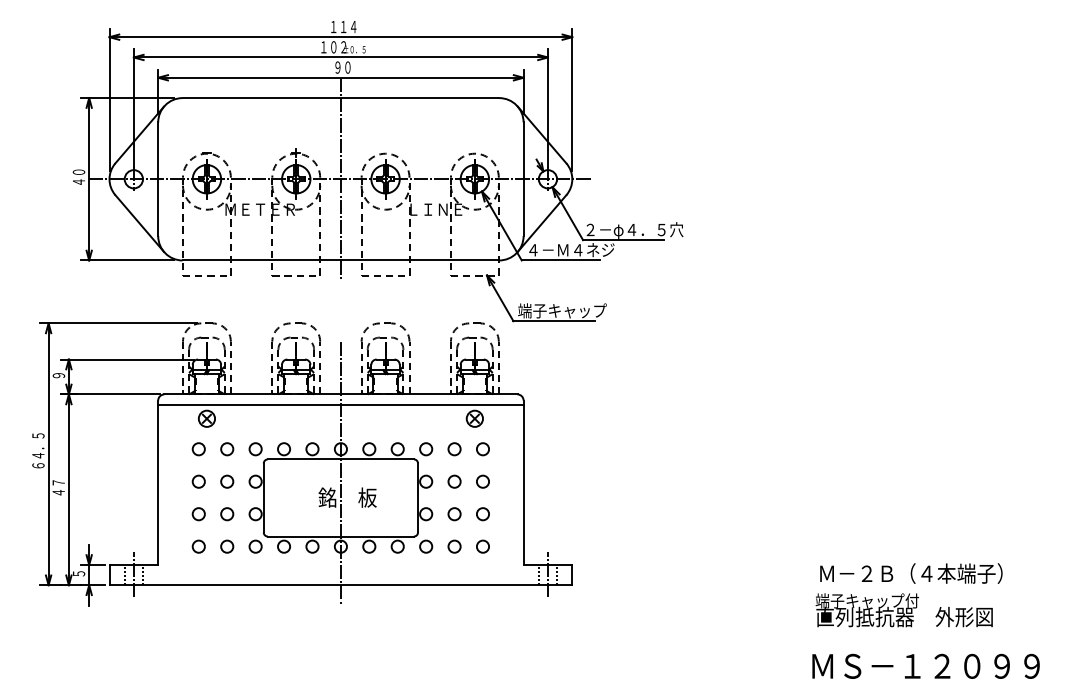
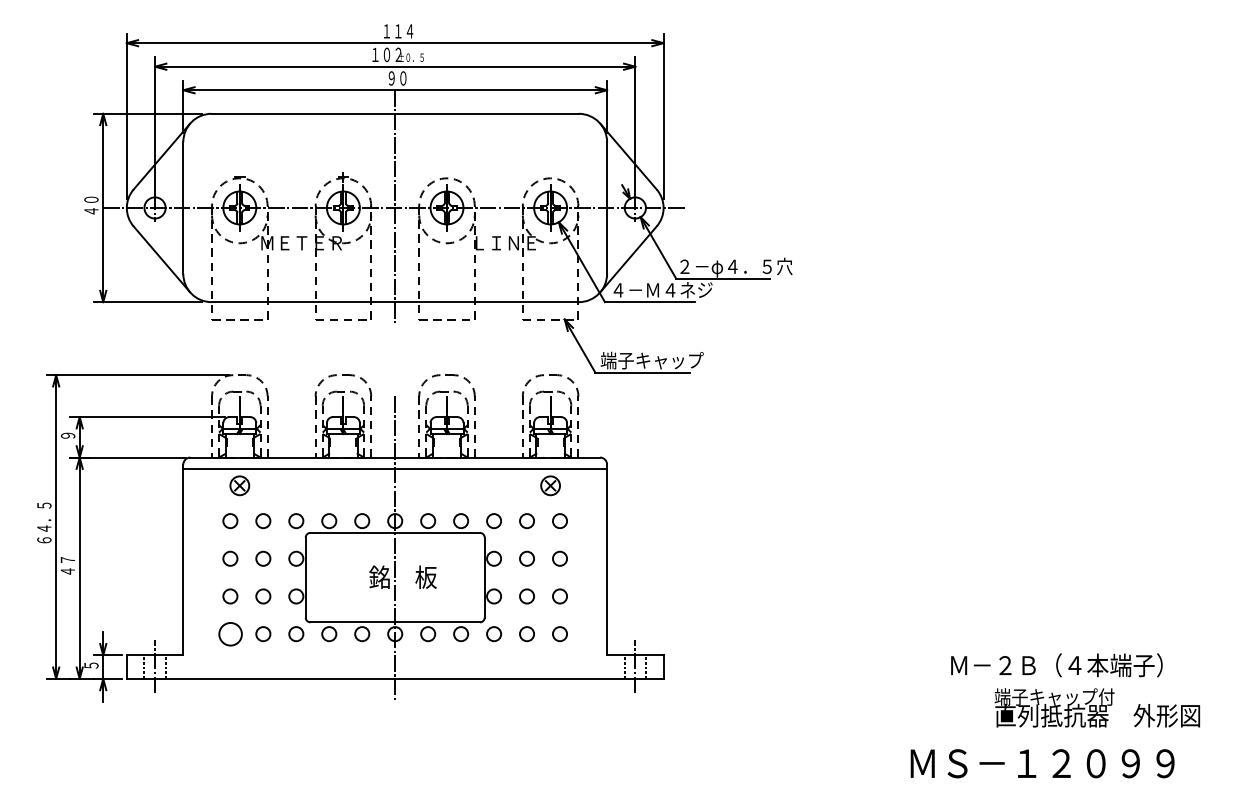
circle: (198, 546) -> (230, 633), size x1.6
text: (903, 610) -> (1096, 708), moved
text: (925, 665) -> (1041, 762), moved

